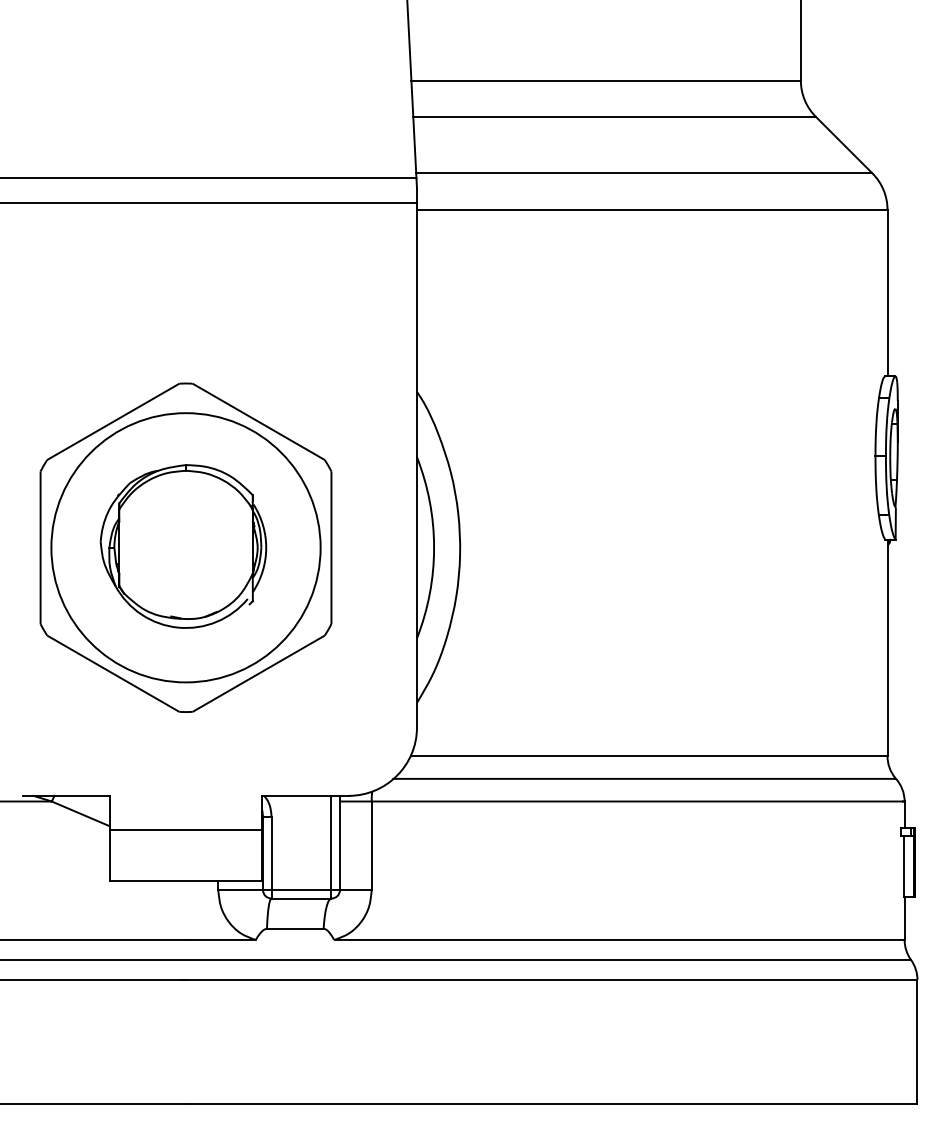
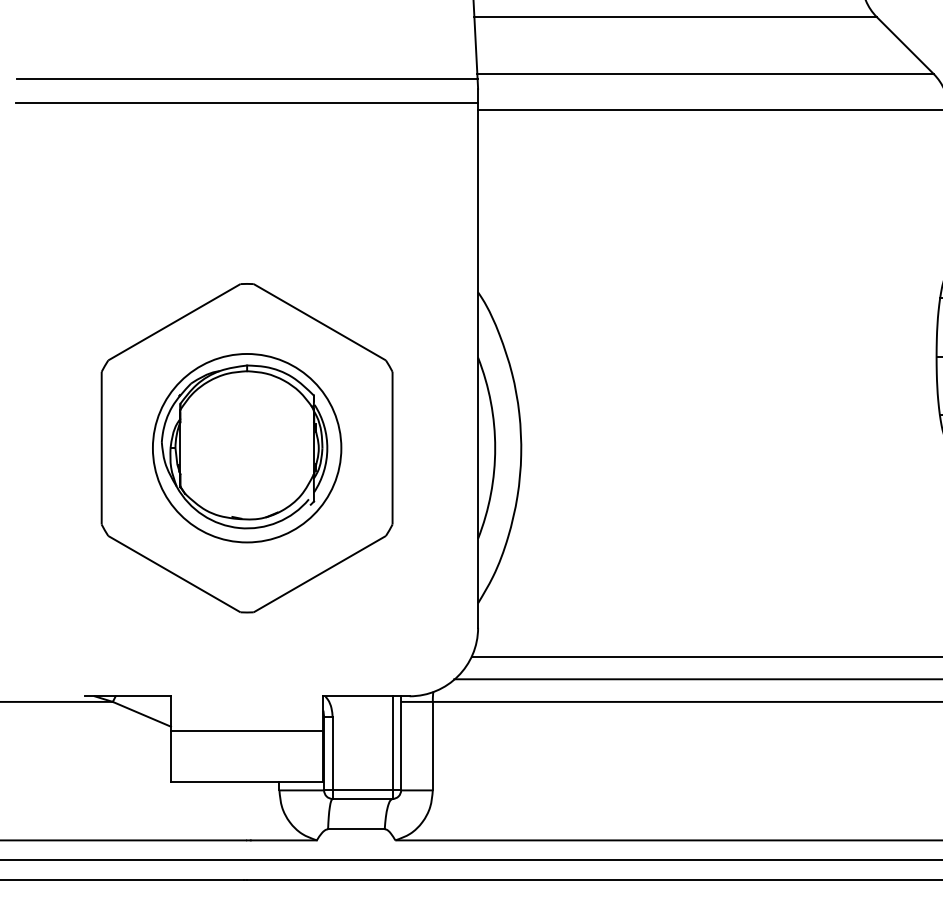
circle: (185, 547) -> (246, 447), size x0.7

